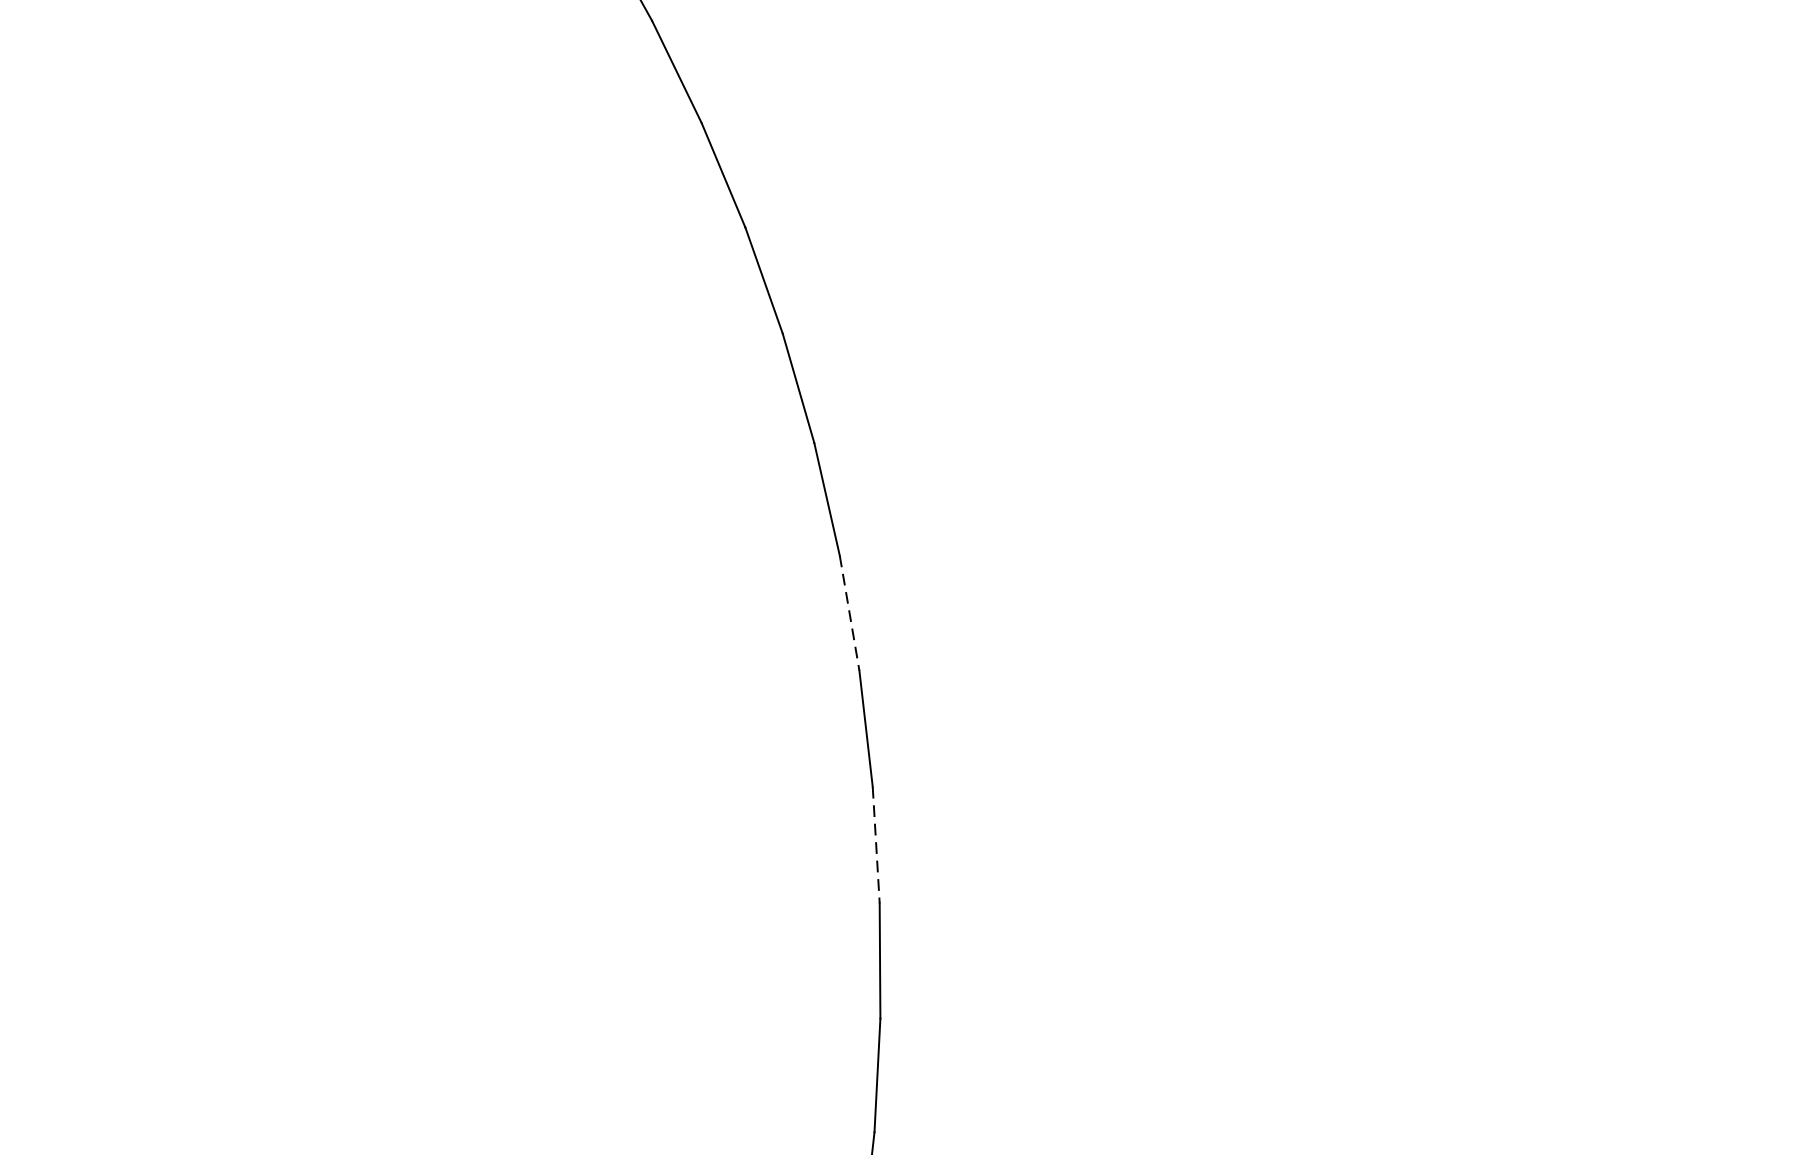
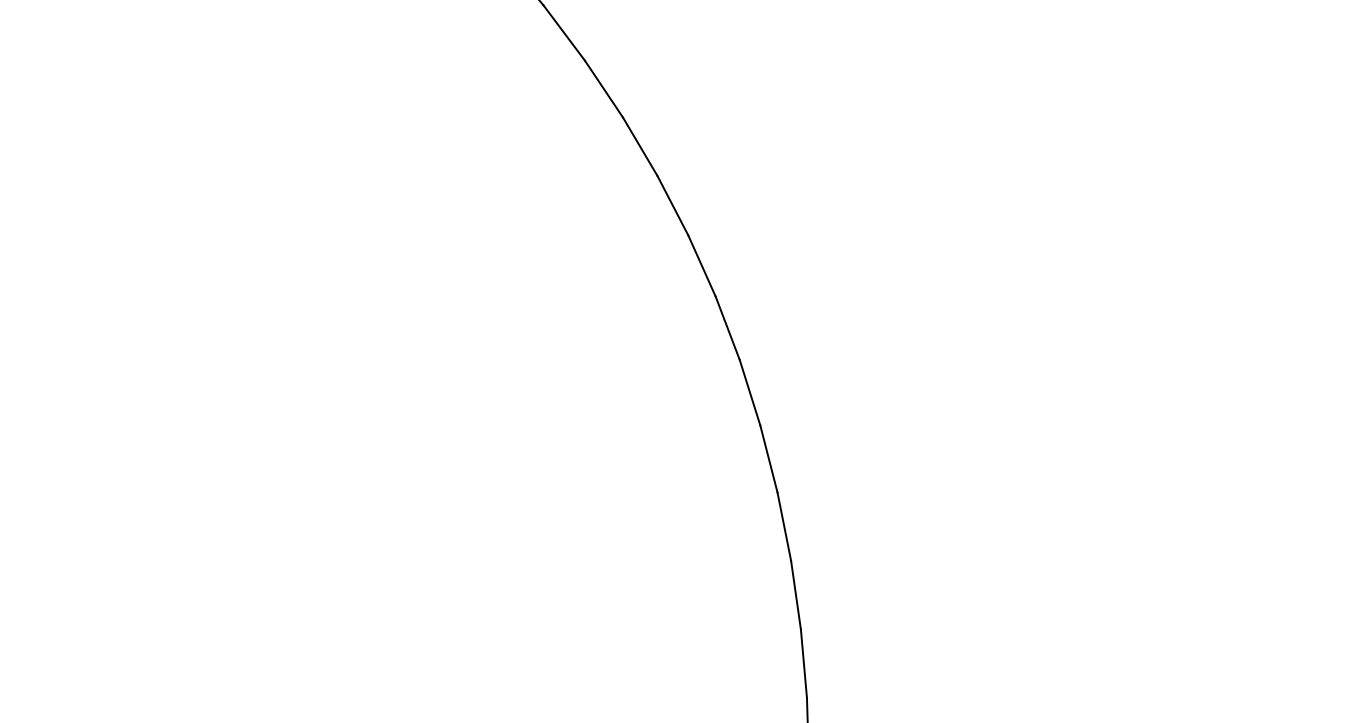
line: (848, 613) -> (768, 459), dashed -> solid
line: (876, 845) -> (796, 595), dashed -> solid

